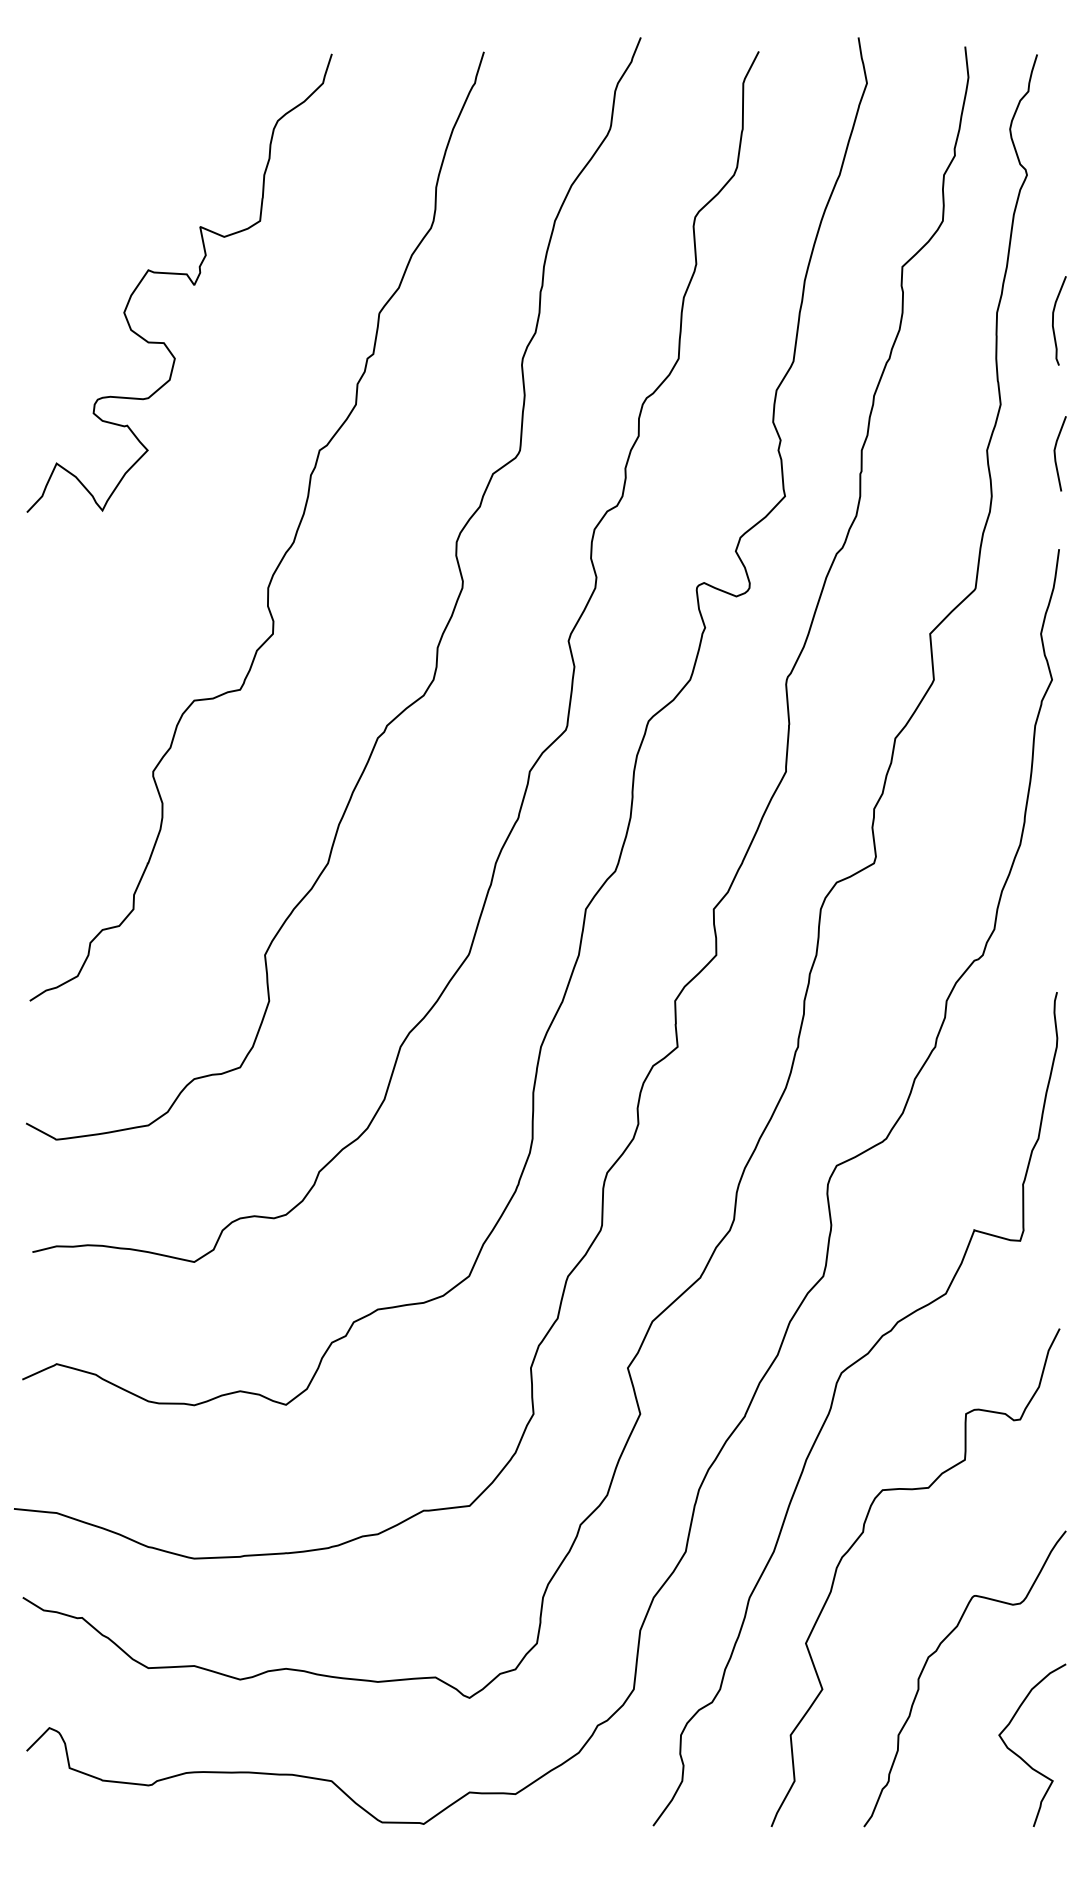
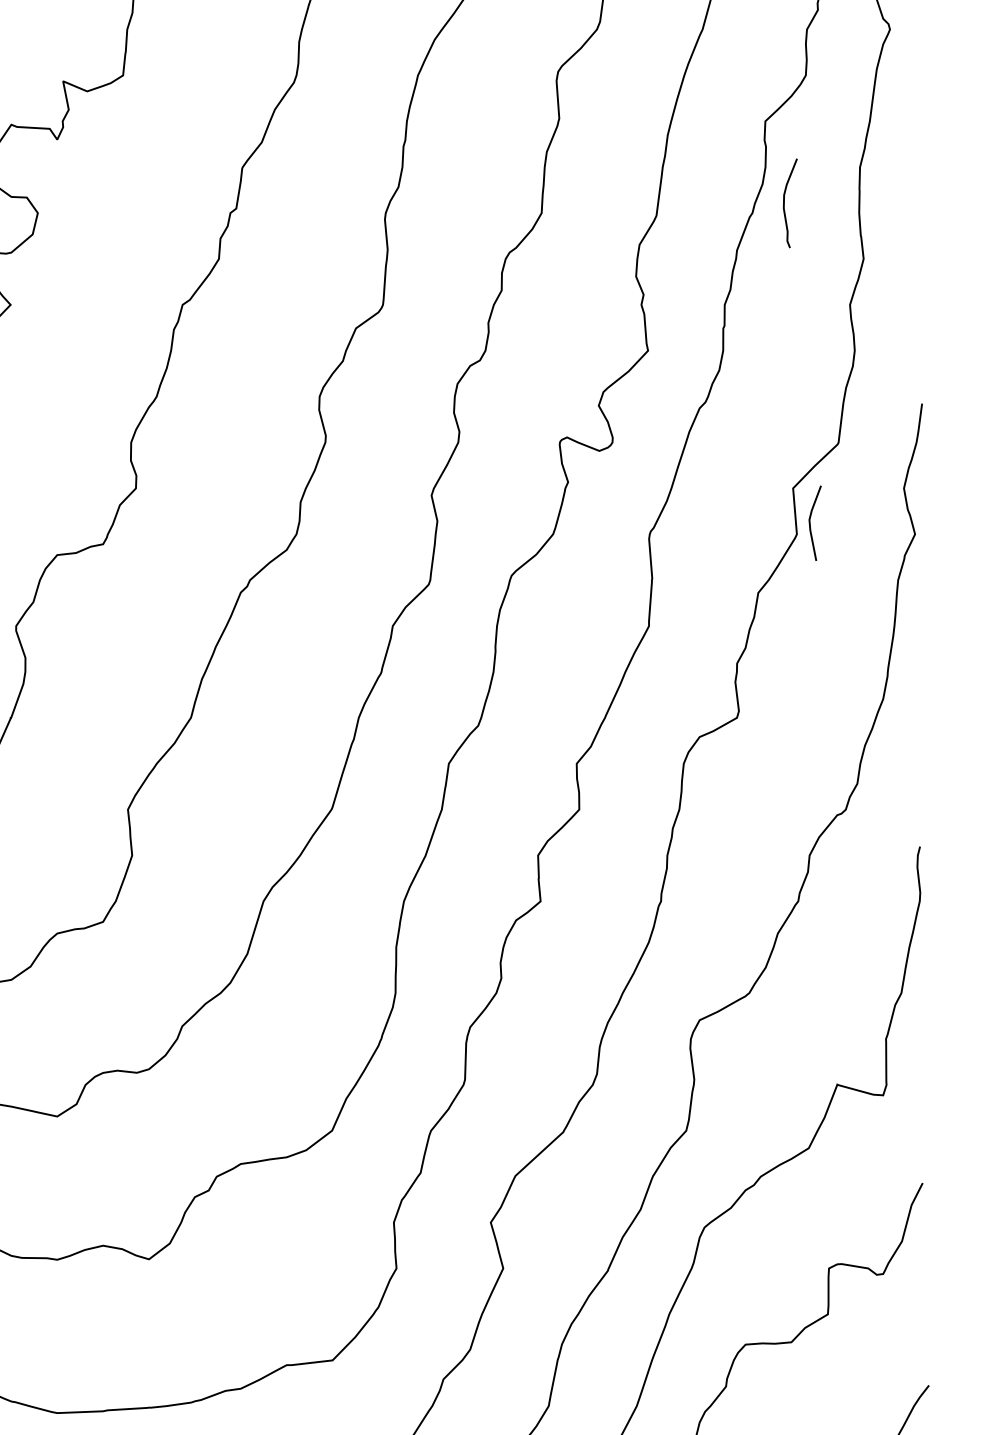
curve: (1053, 320) -> (784, 202), moved
line: (1055, 453) -> (810, 522), moved

